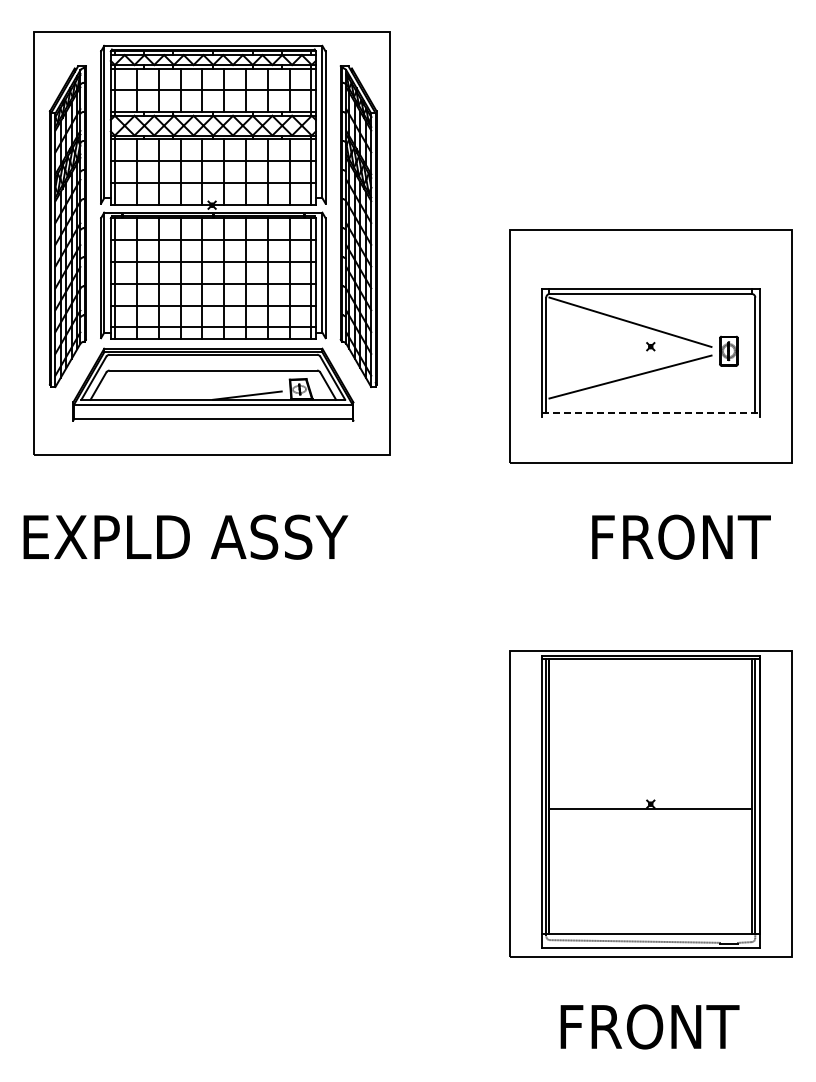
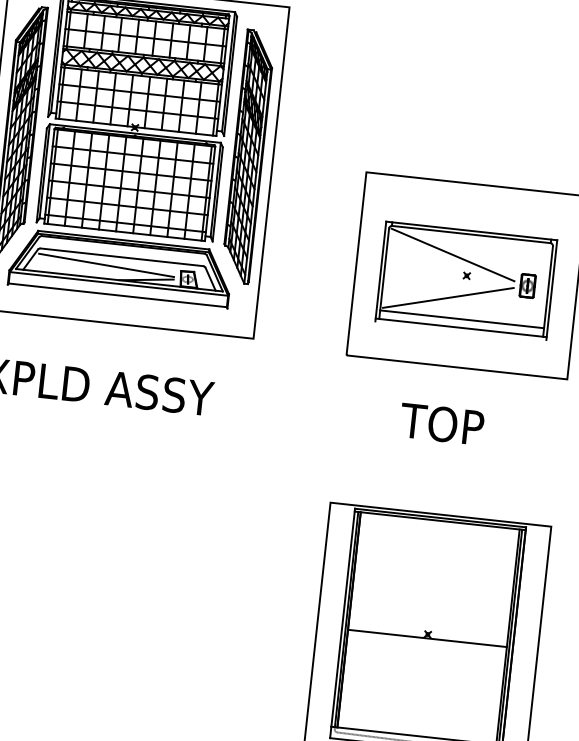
line: (194, 382) -> (106, 265), added
line: (650, 402) -> (461, 319), added
line: (651, 413) -> (461, 328), dashed -> solid
text: (678, 536) -> (472, 427), FRONT -> TOP

